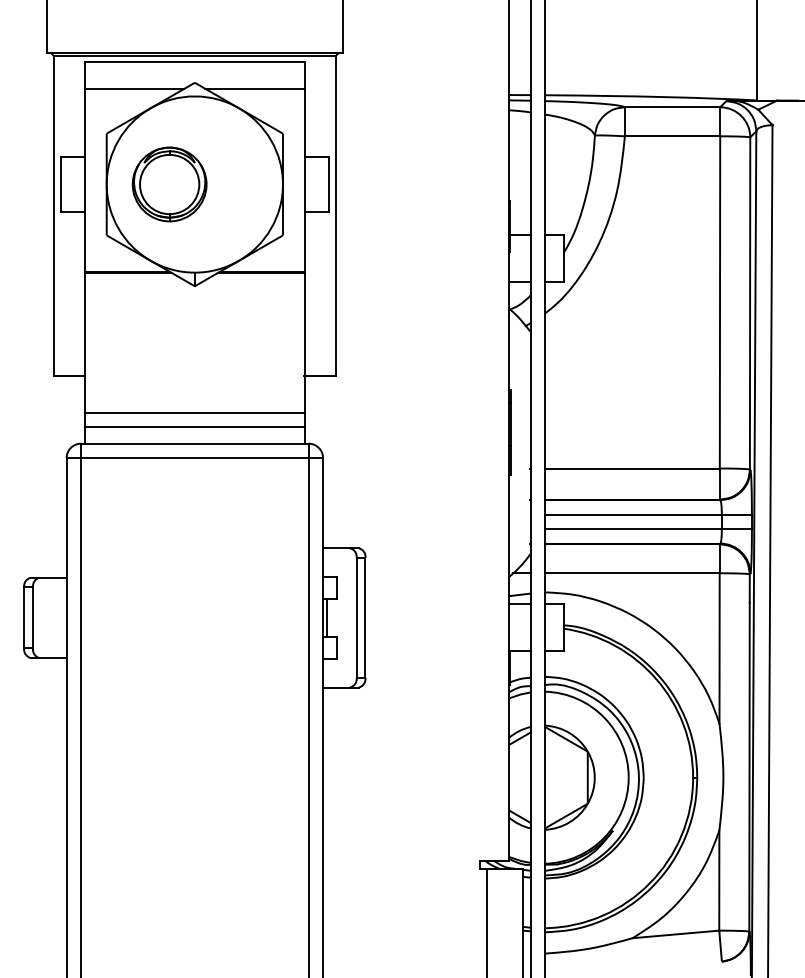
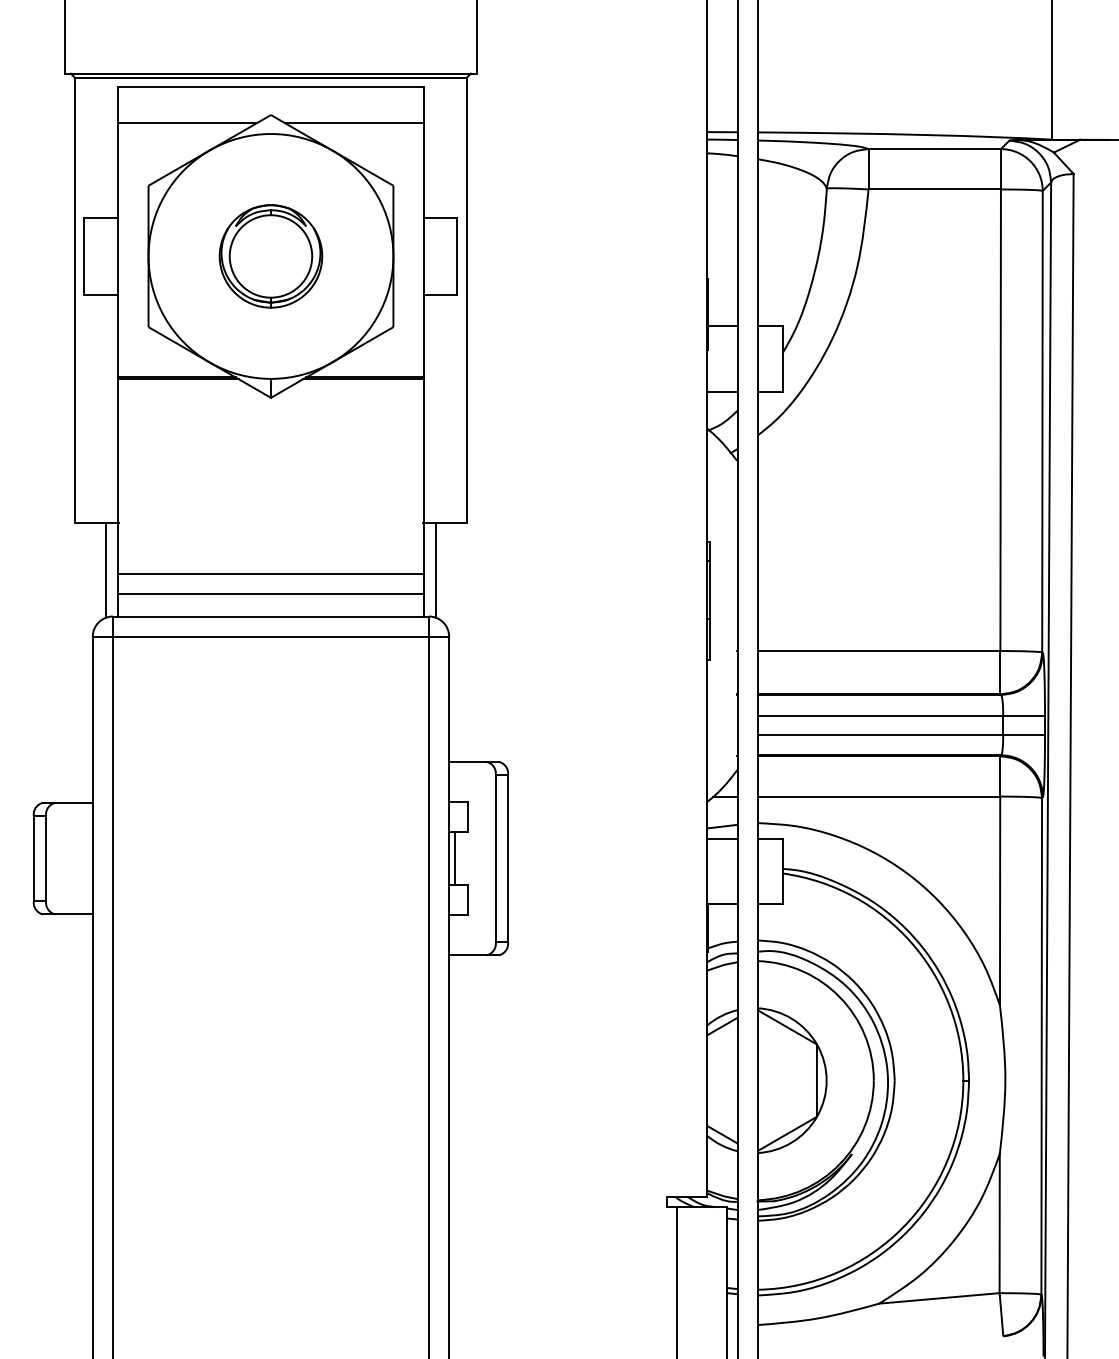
part: (169, 184) -> (270, 256), moved
line: (76, 409) -> (106, 569), added
line: (313, 409) -> (435, 569), added

